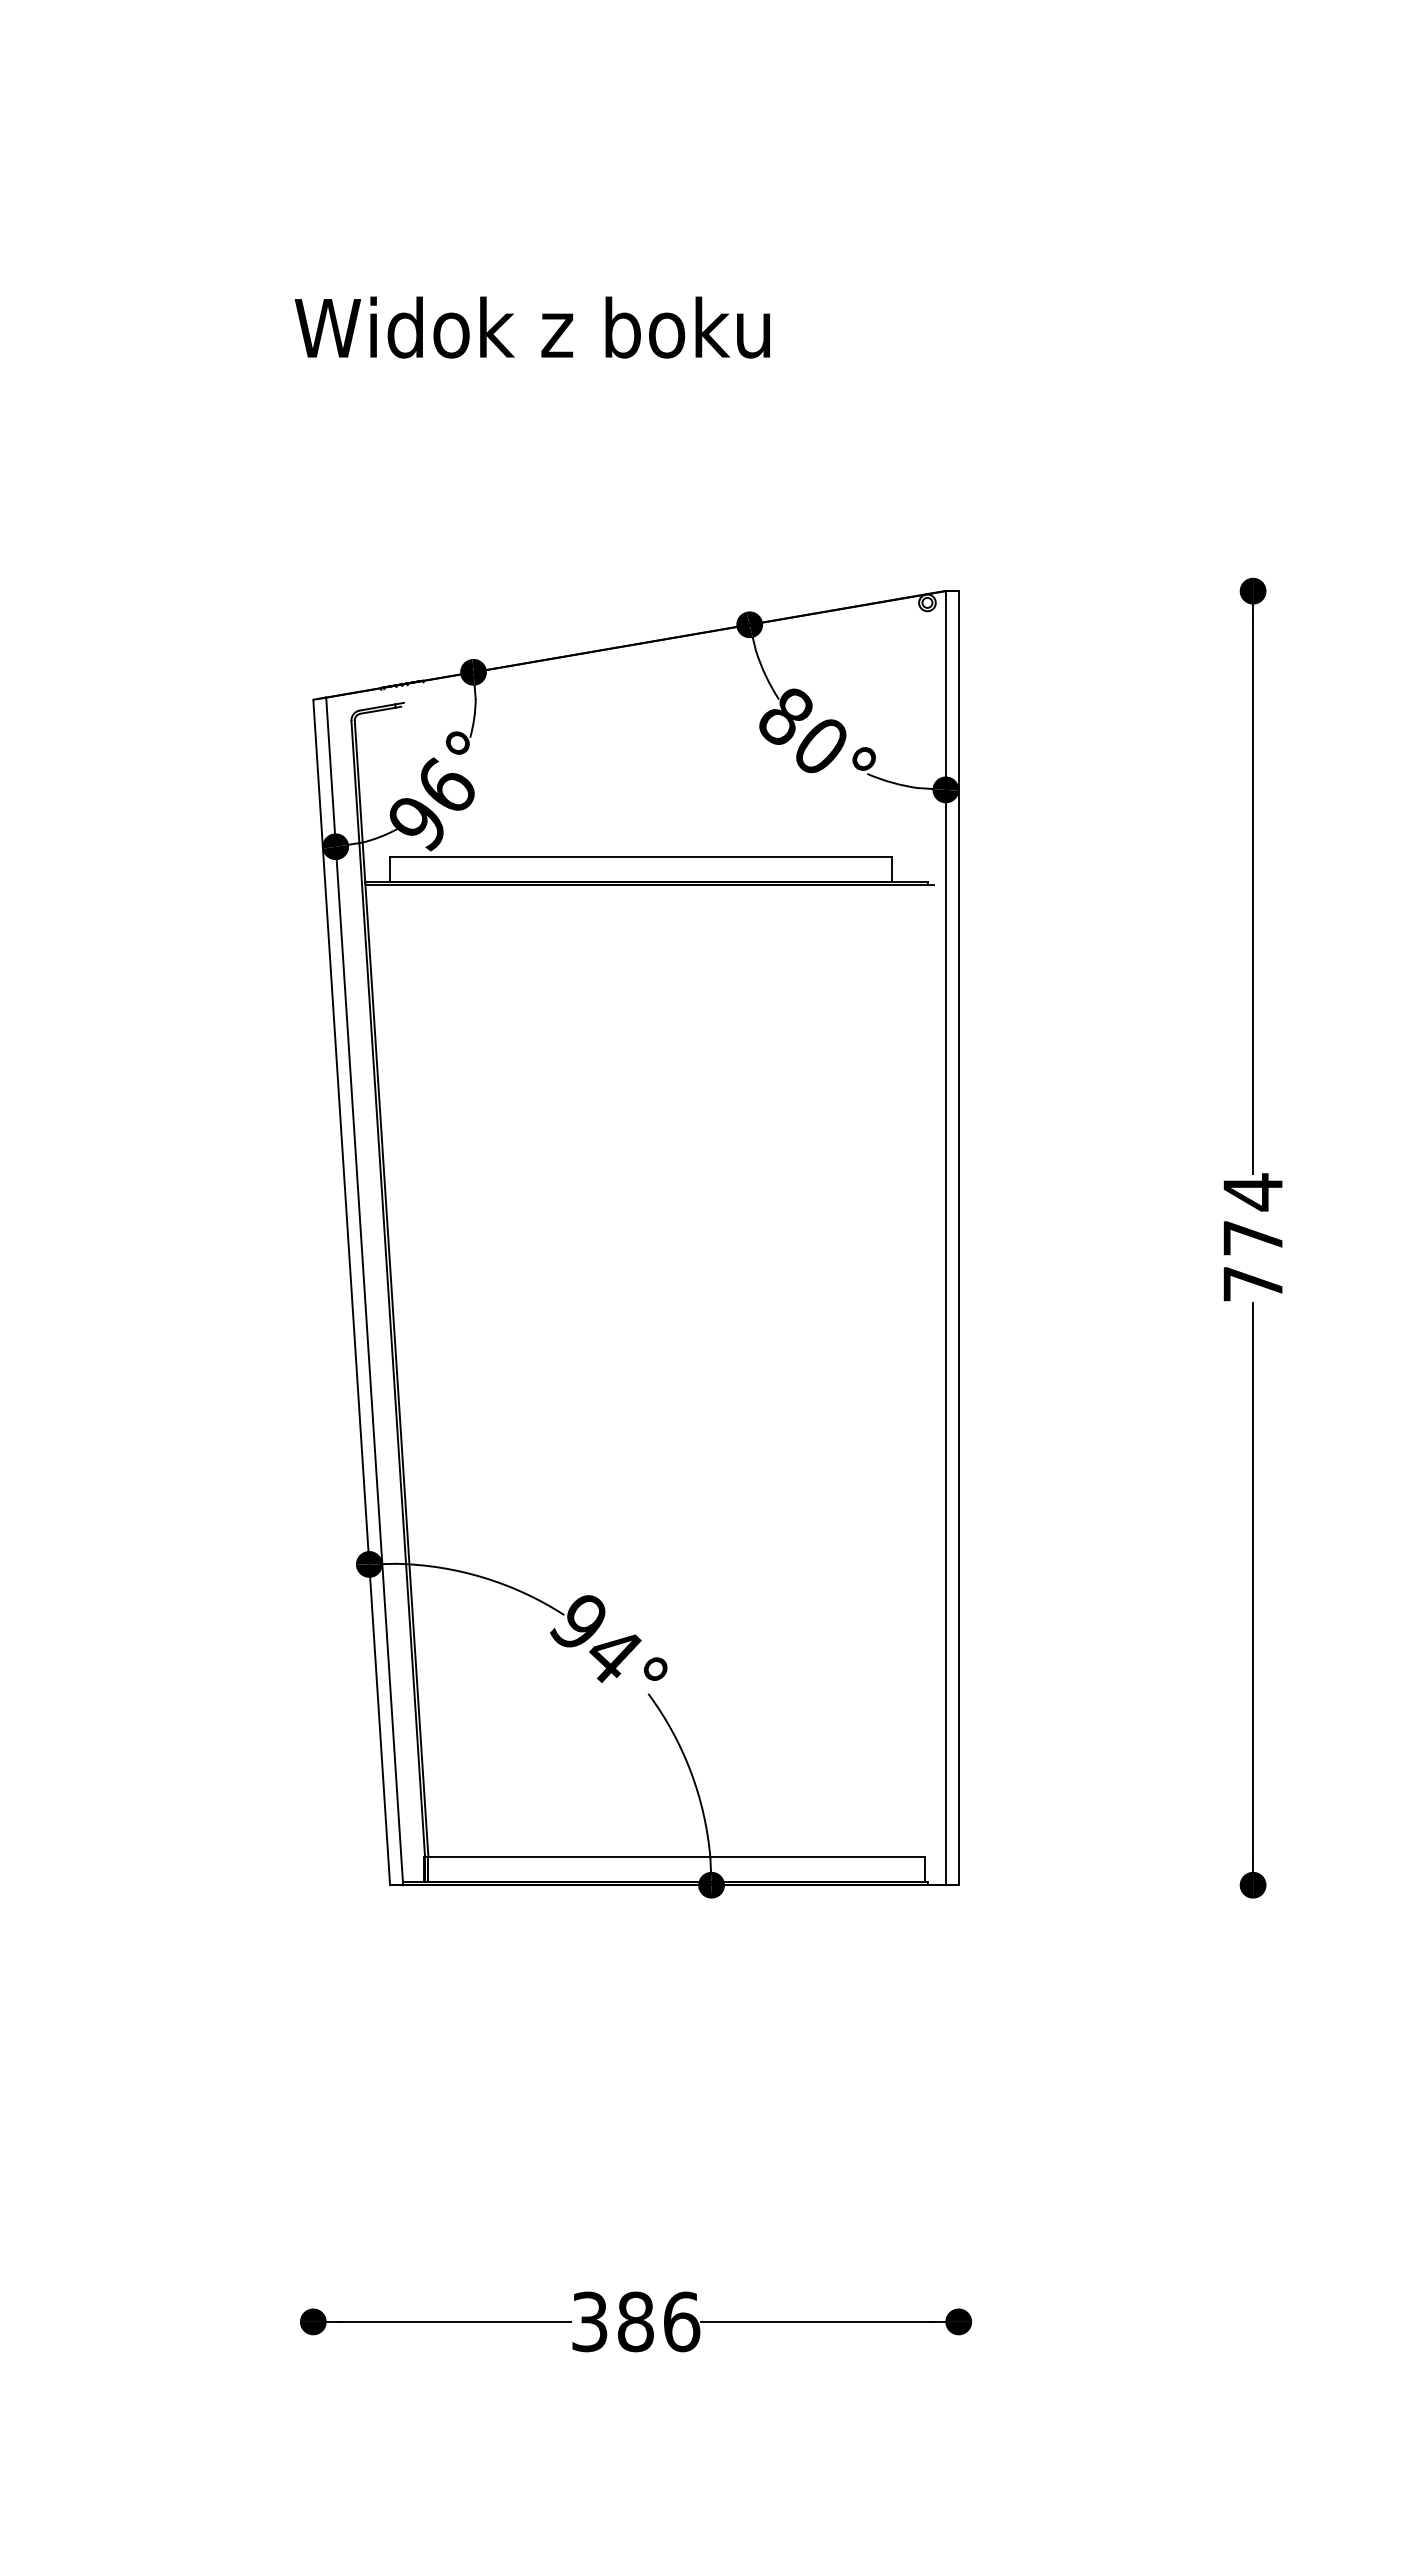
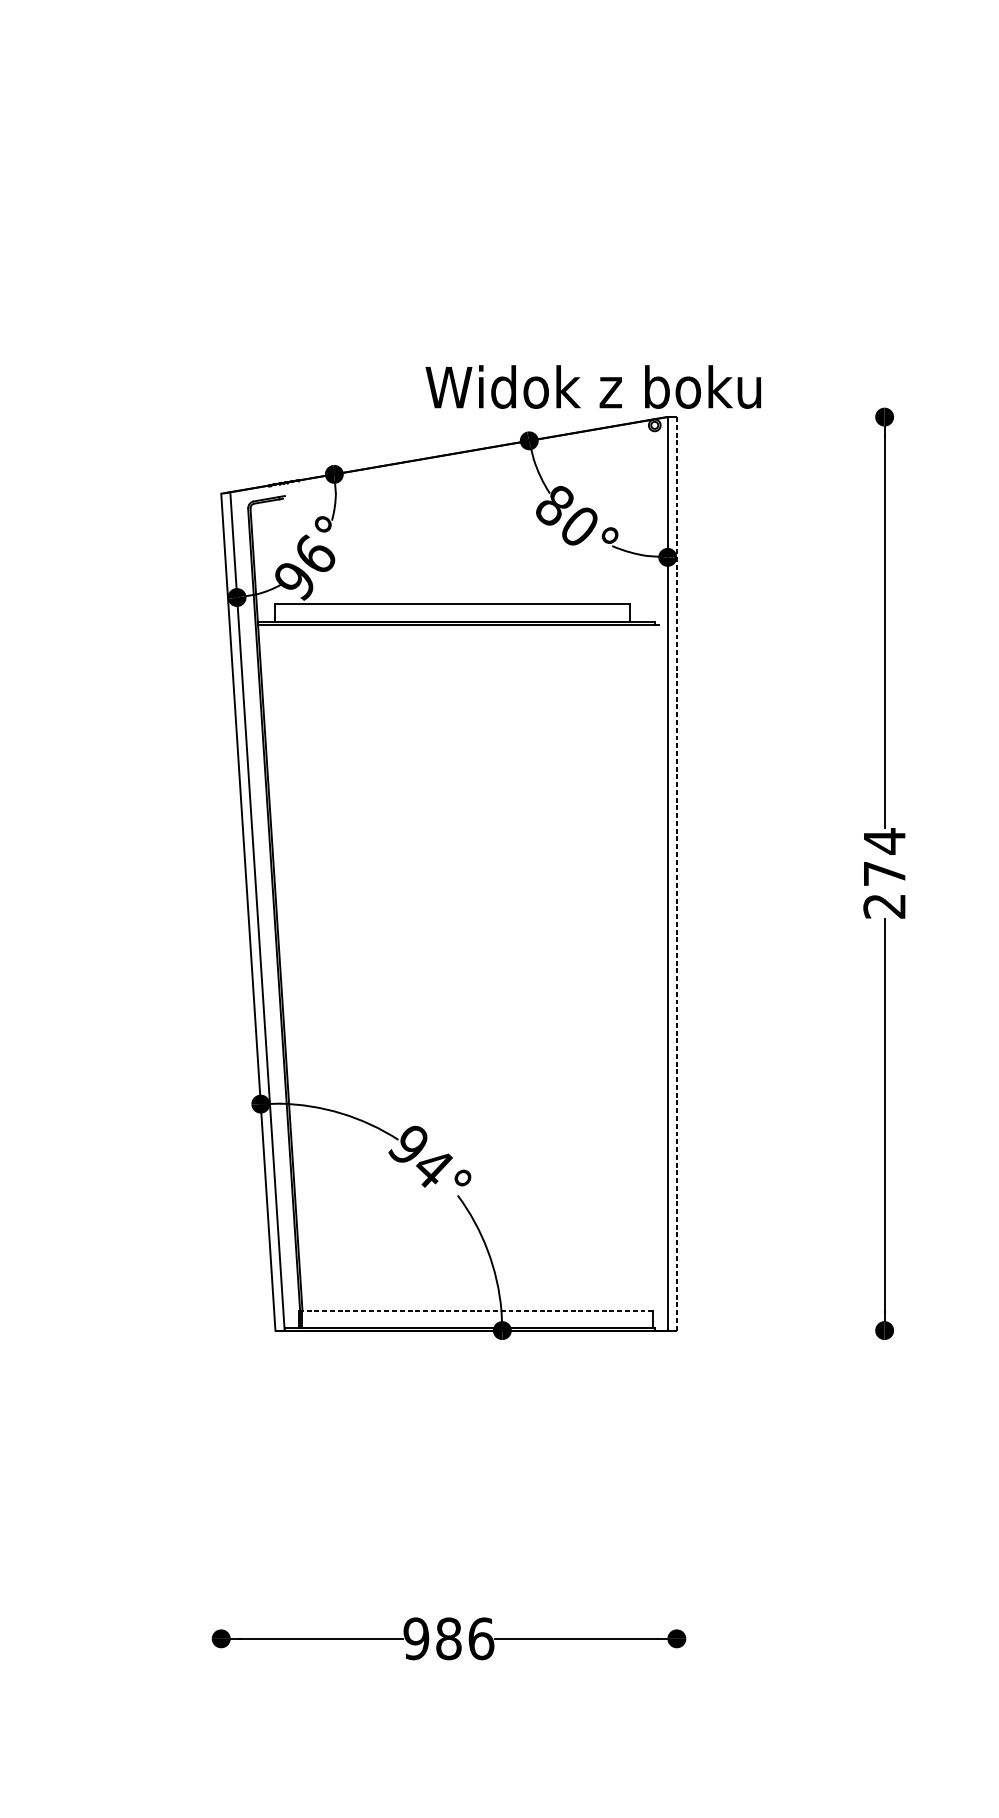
text: (531, 327) -> (592, 386), moved
line: (958, 1237) -> (676, 873), solid -> dashed
text: (1252, 1284) -> (884, 906), 774 -> 274
line: (674, 1856) -> (476, 1310), solid -> dashed
text: (589, 2321) -> (416, 1638), 386 -> 986

